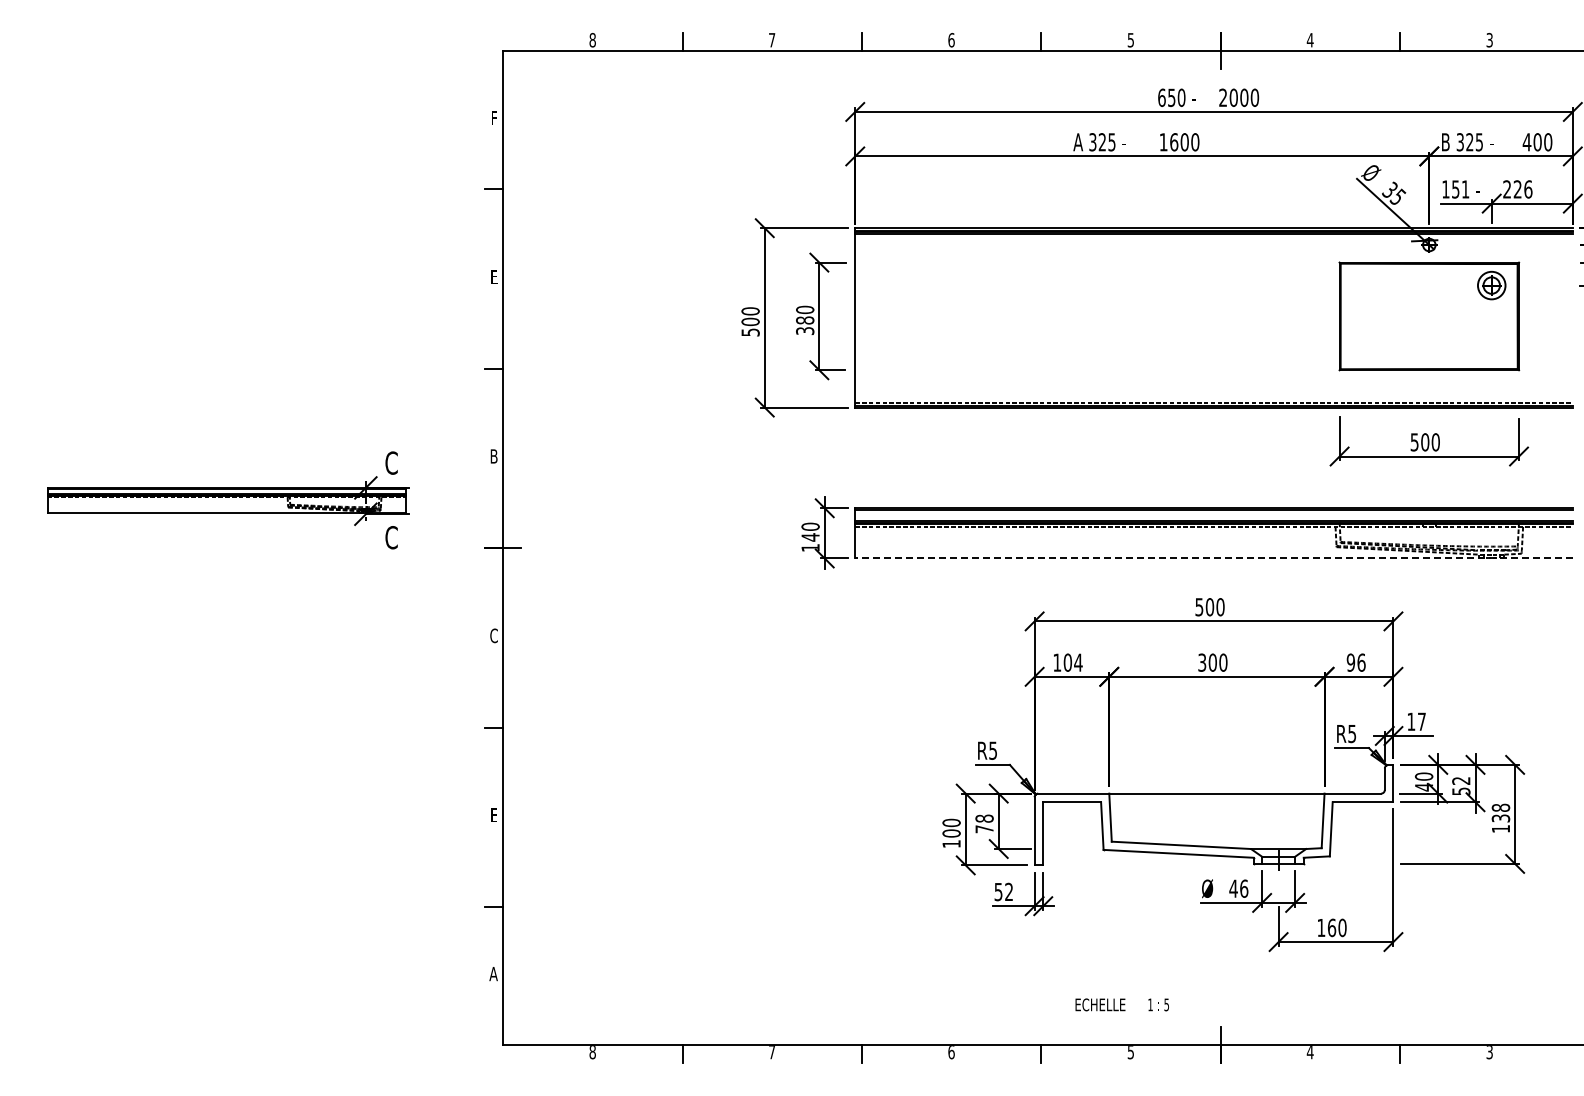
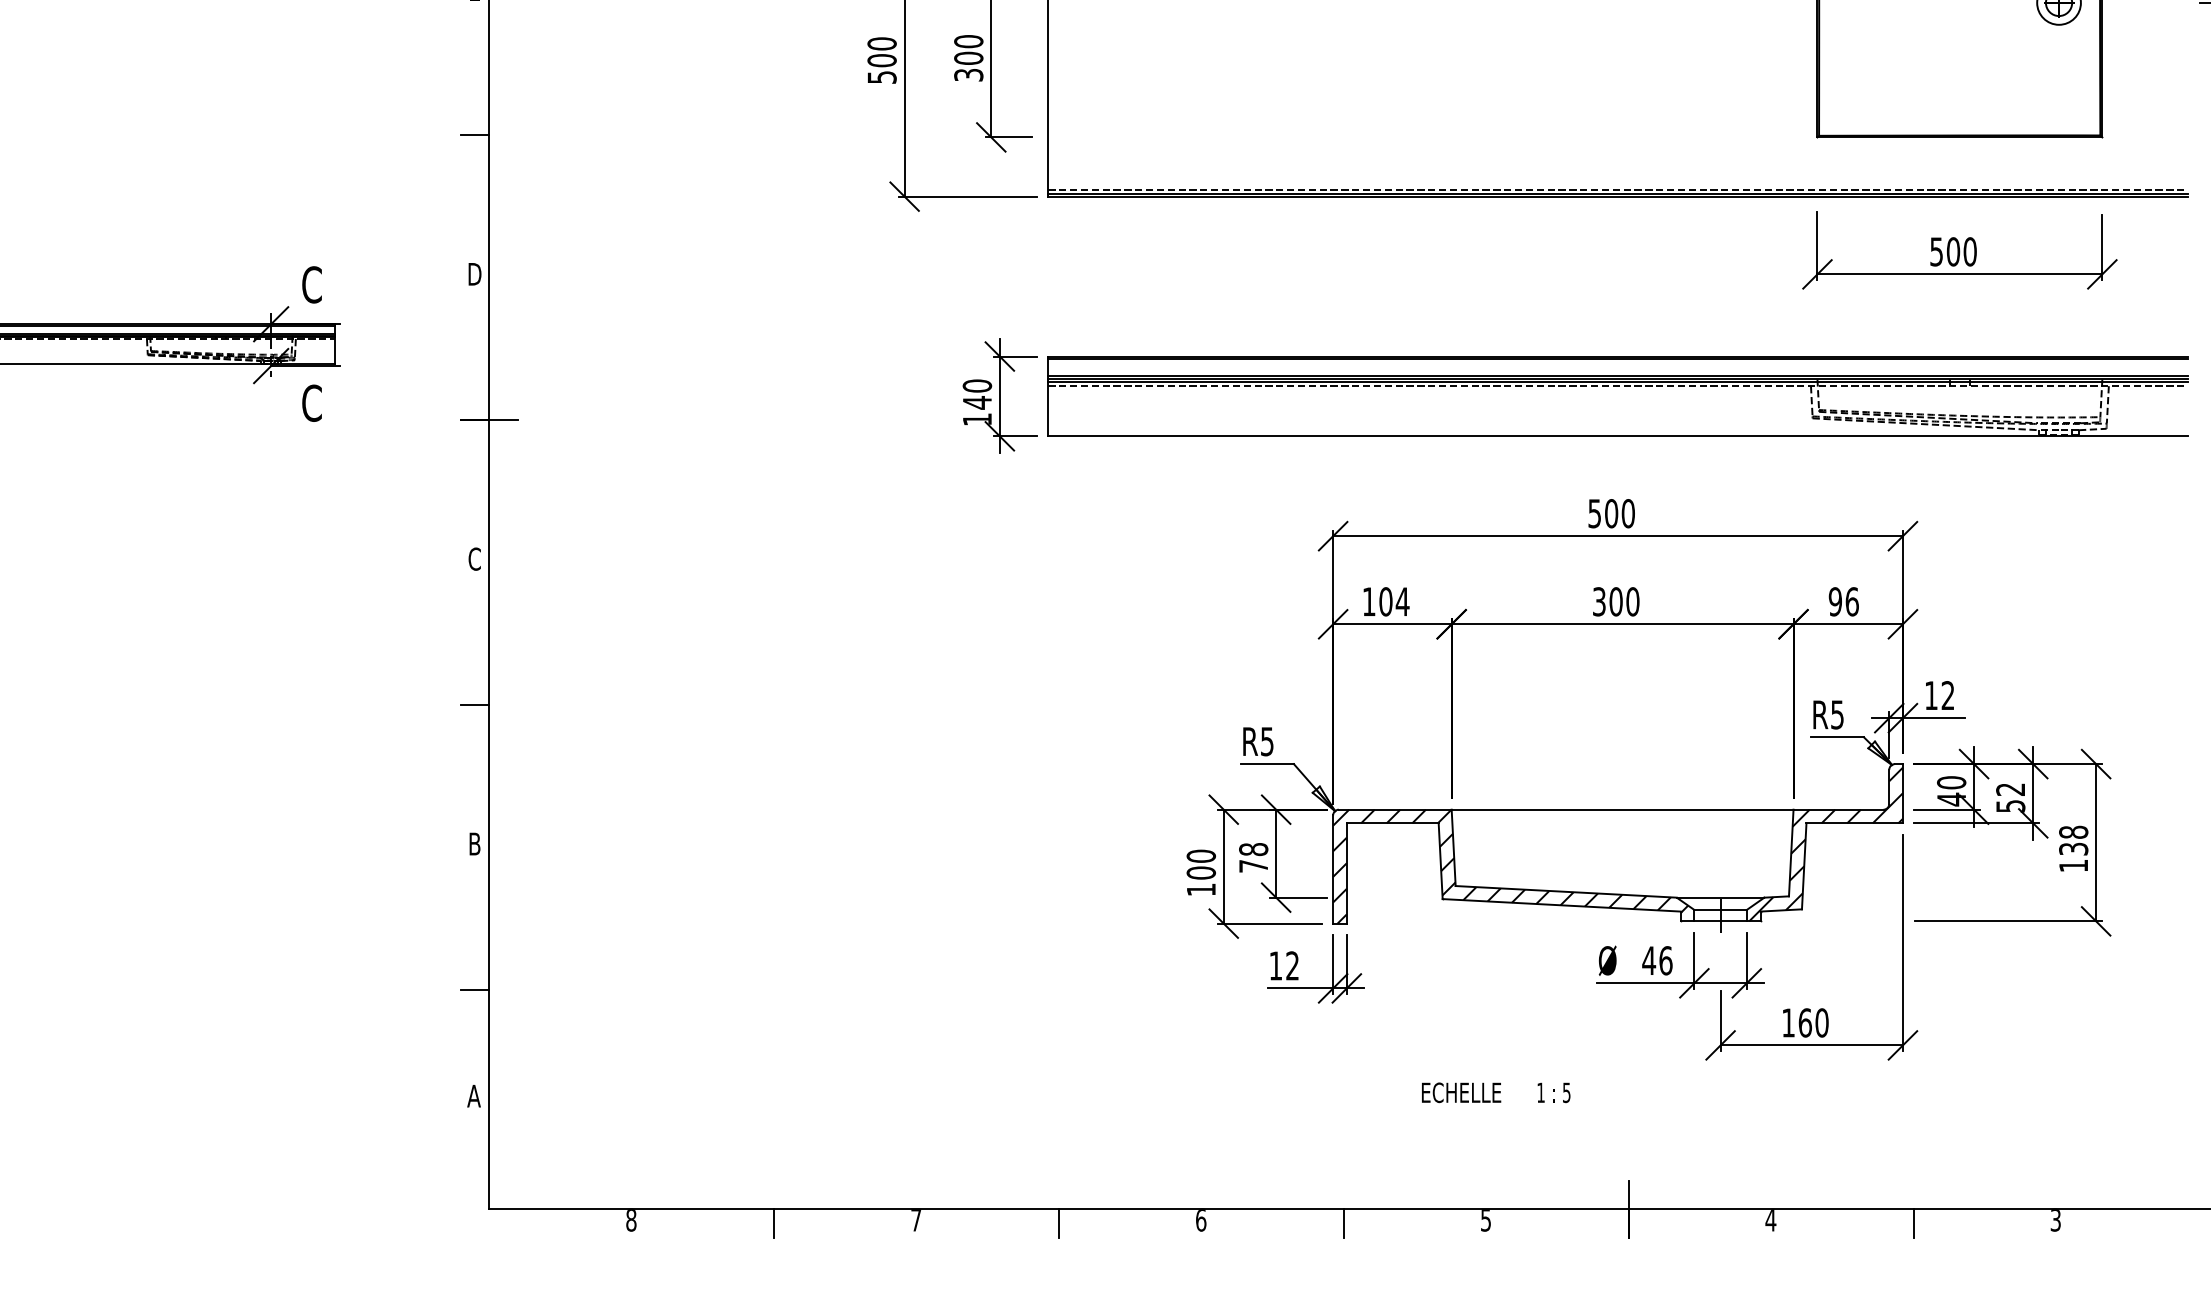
text: (805, 320) -> (969, 58), 380 -> 300
text: (494, 456) -> (475, 274), B -> D
line: (1214, 558) -> (1618, 436), dashed -> solid
text: (1421, 721) -> (1947, 695), 17 -> 12
text: (493, 815) -> (473, 844), E -> B
hatch: (1344, 815) -> (1825, 844), added
hatch: (1146, 829) -> (1510, 866), added
text: (998, 892) -> (1275, 966), 52 -> 12
text: (1121, 1004) -> (1494, 1092), moved

